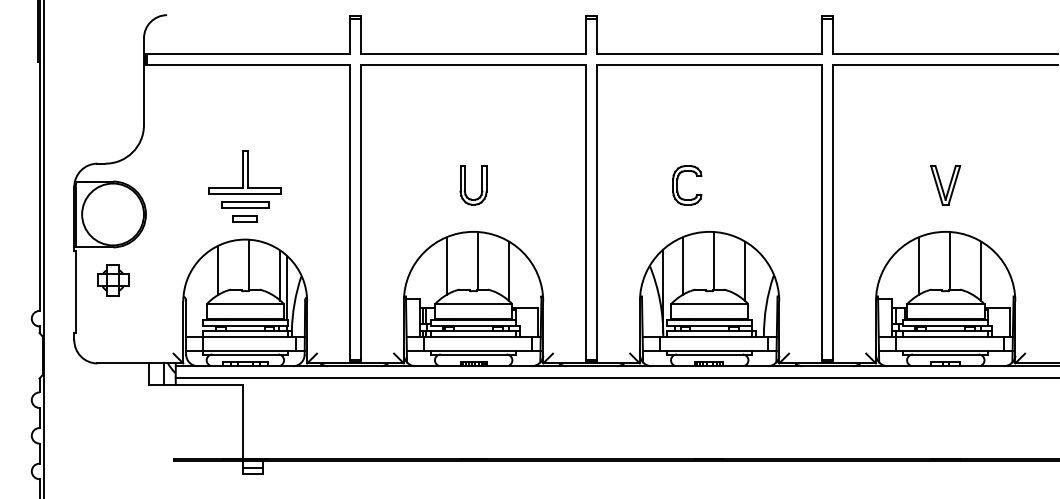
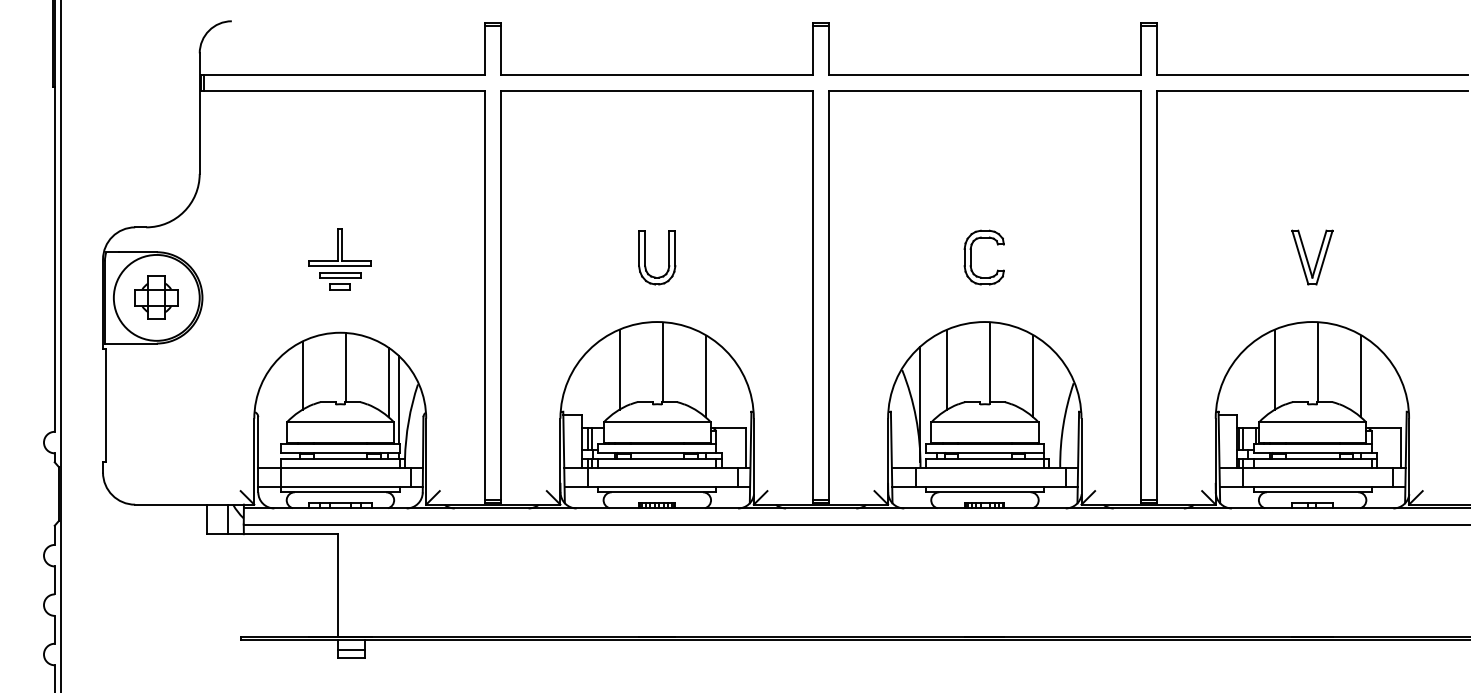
part: (677, 185) -> (970, 257), moved
part: (245, 186) -> (340, 259), size x0.62
part: (113, 280) -> (157, 297), moved

